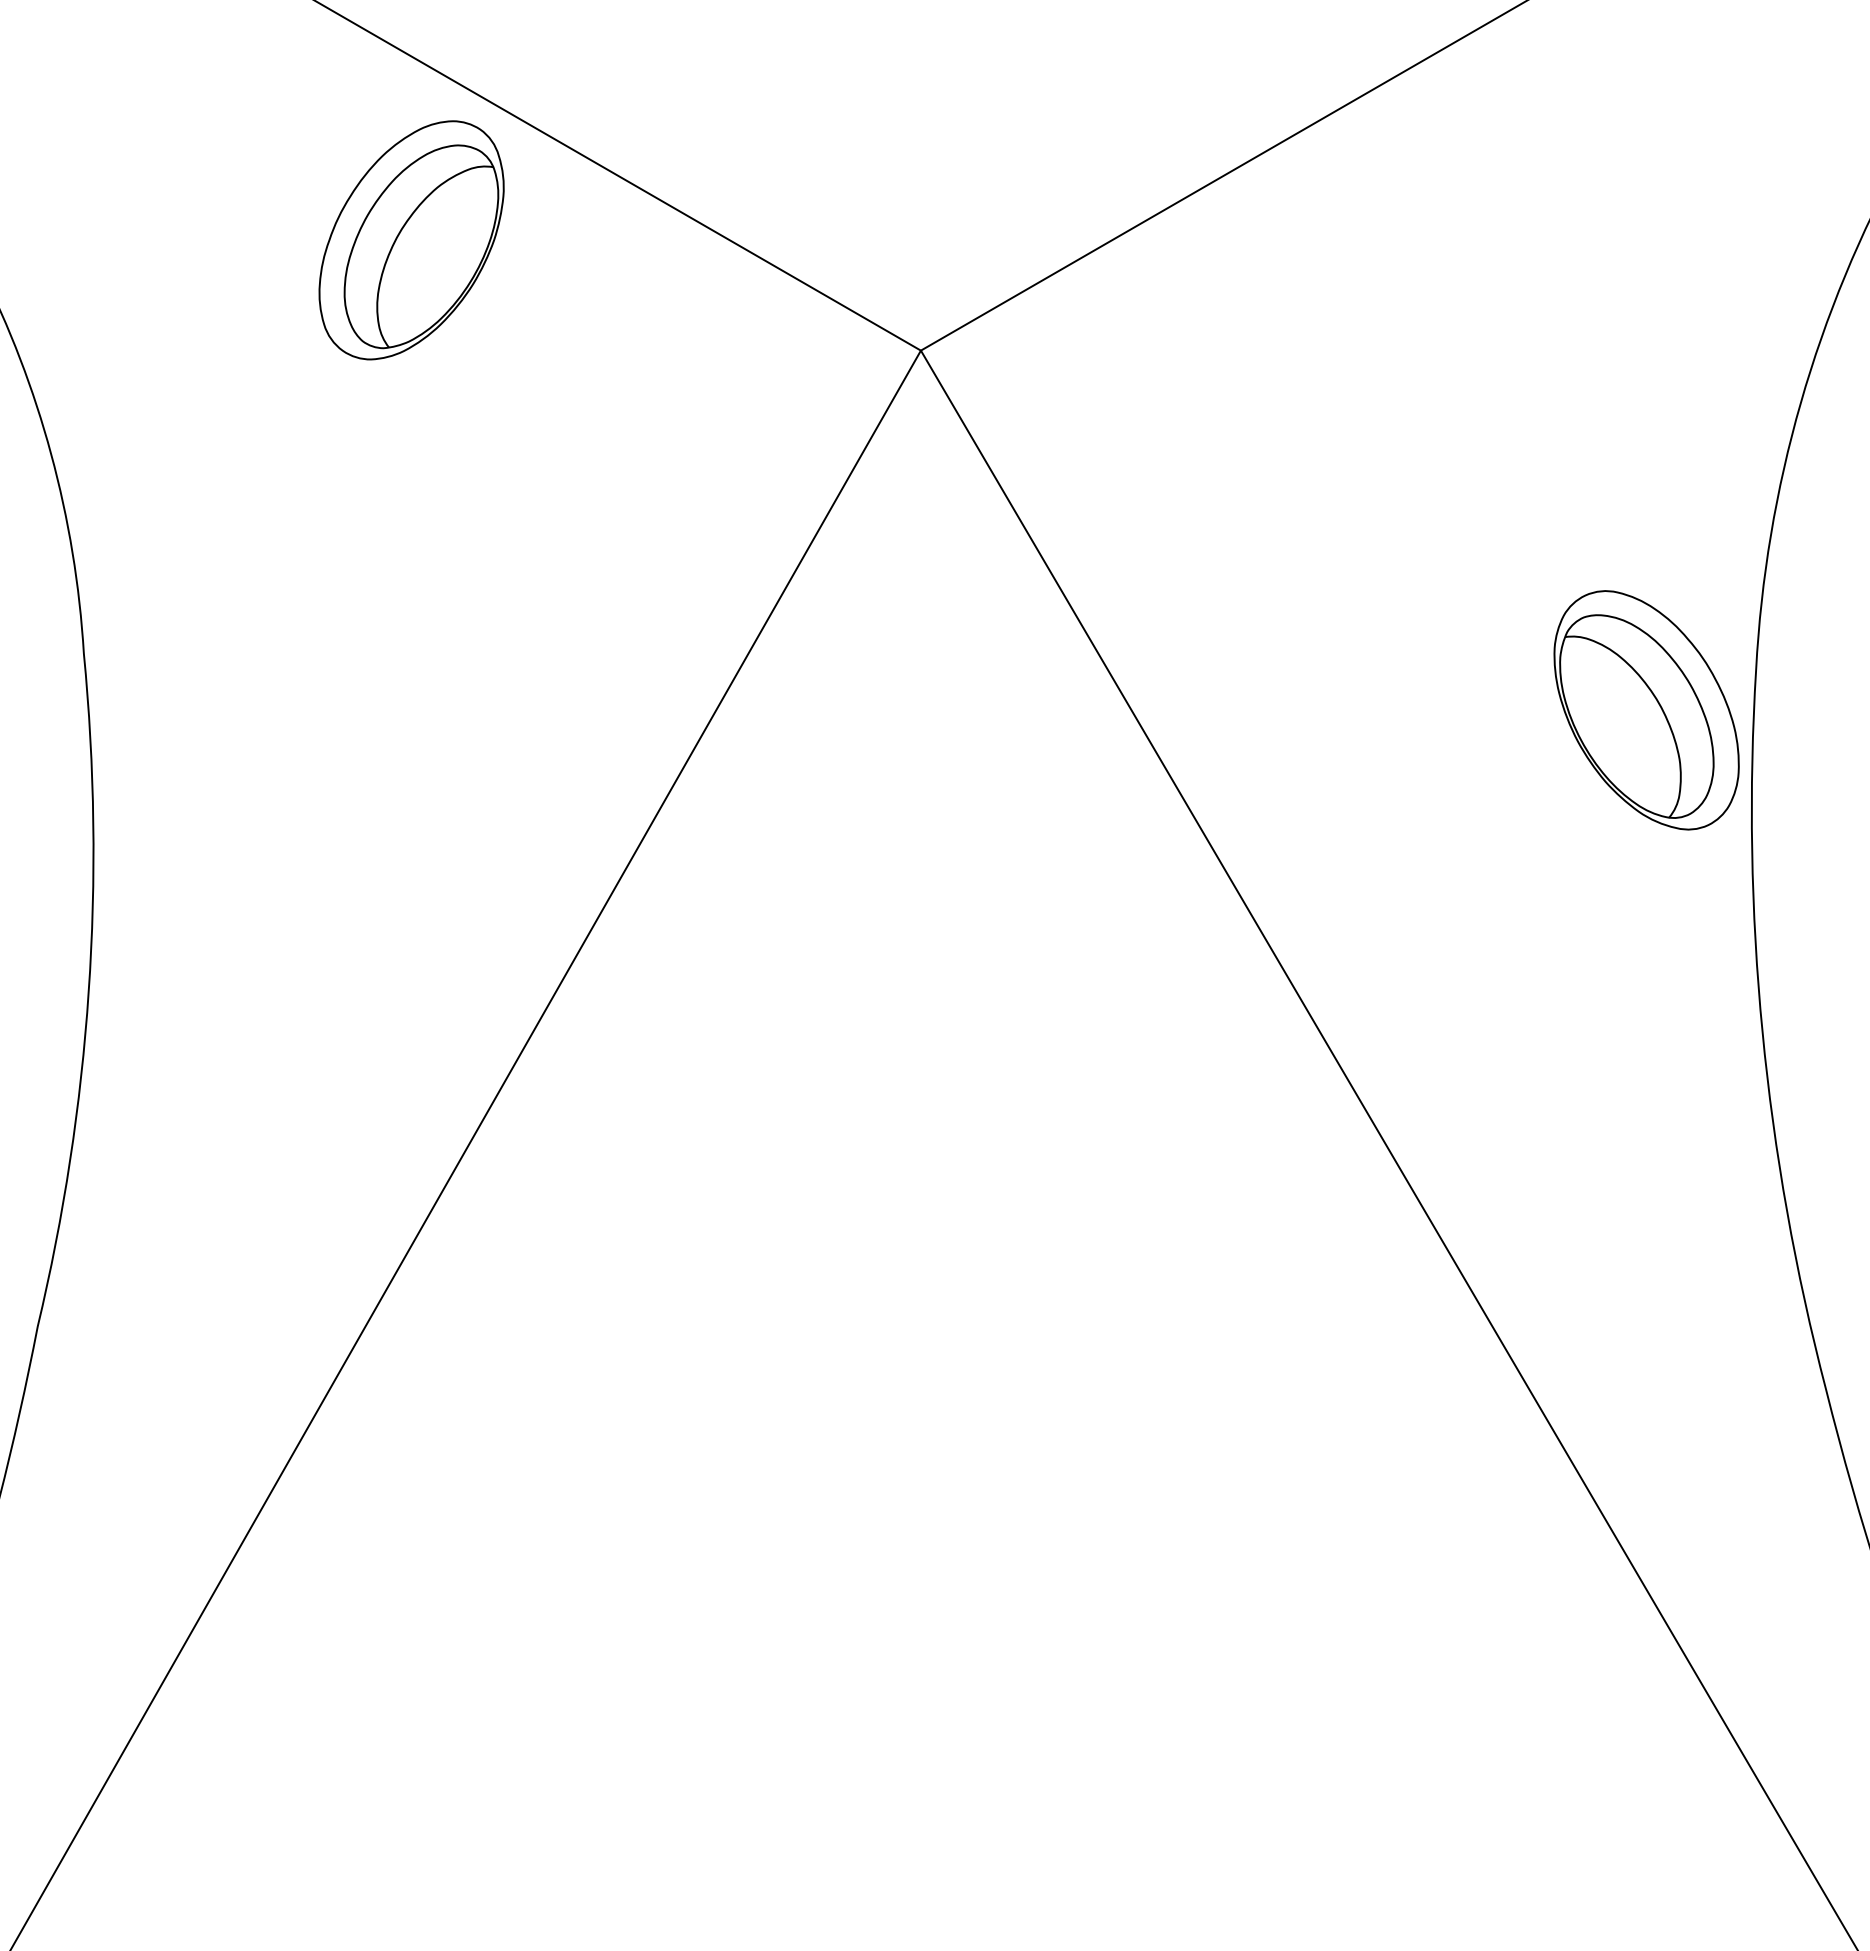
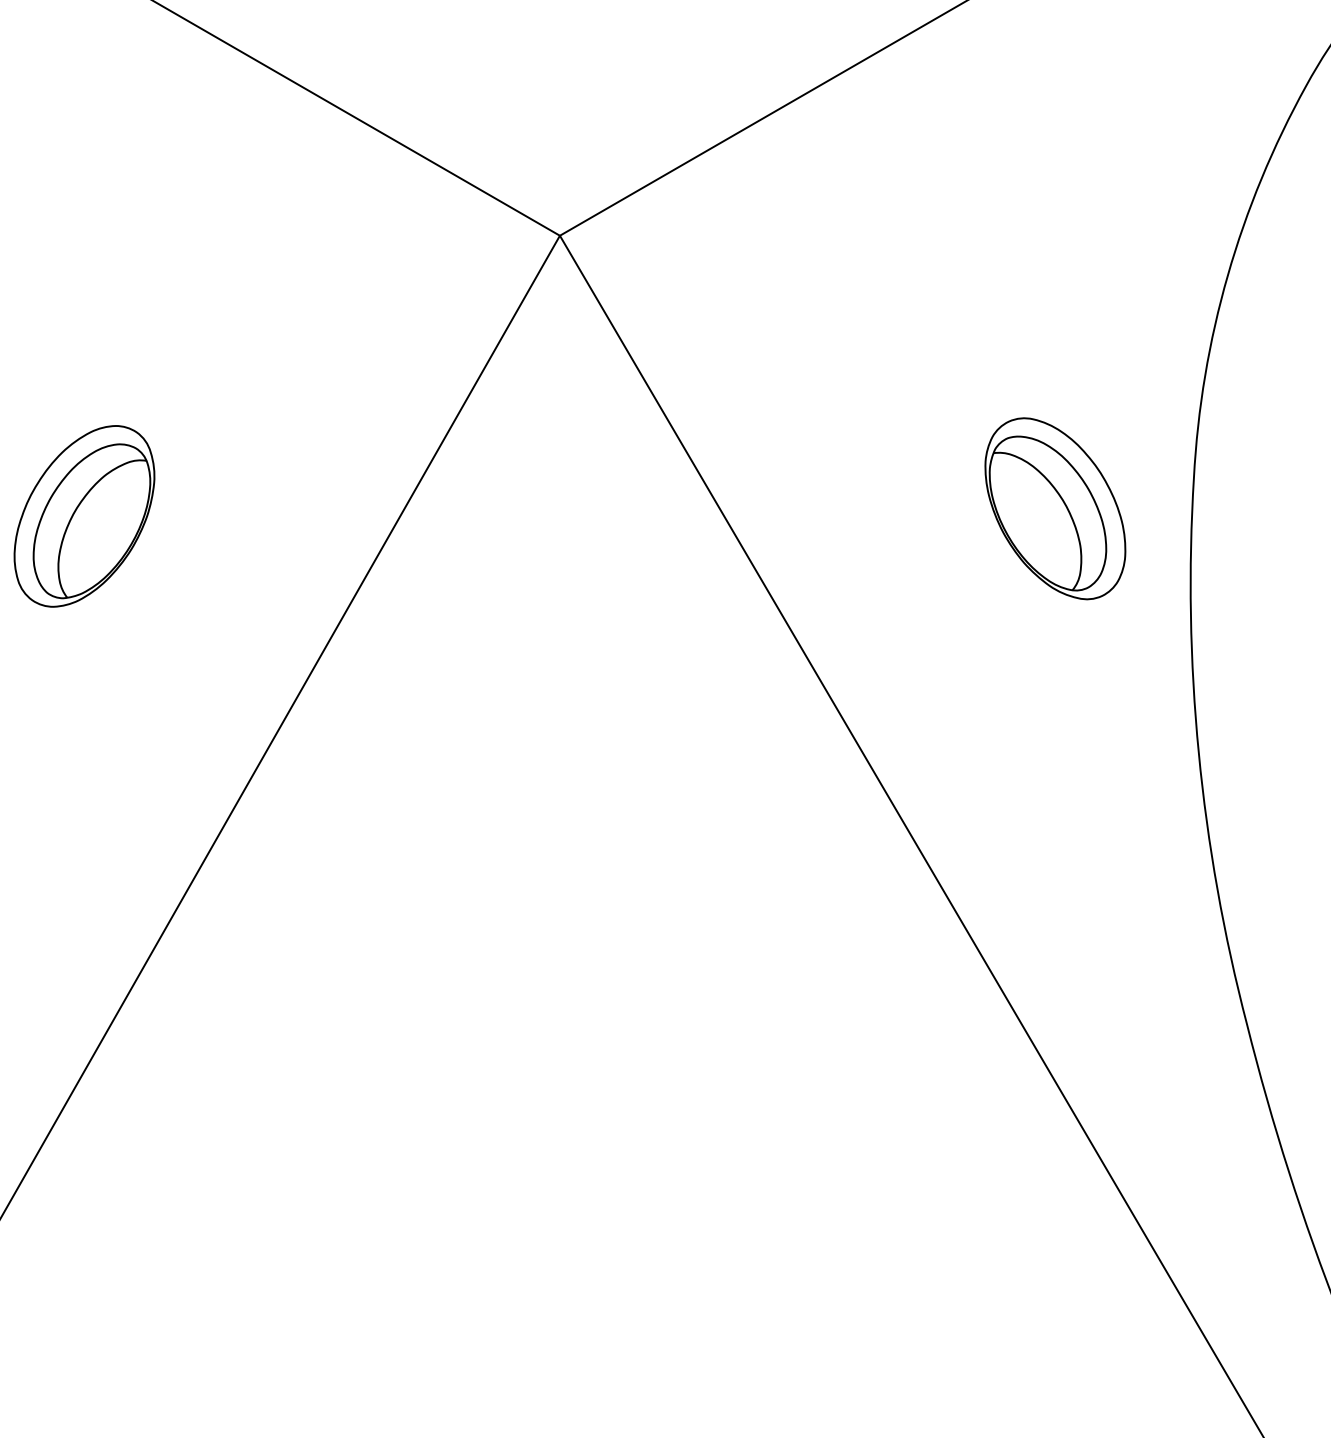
part: (411, 240) -> (84, 516), moved
part: (1646, 710) -> (1055, 508), moved

